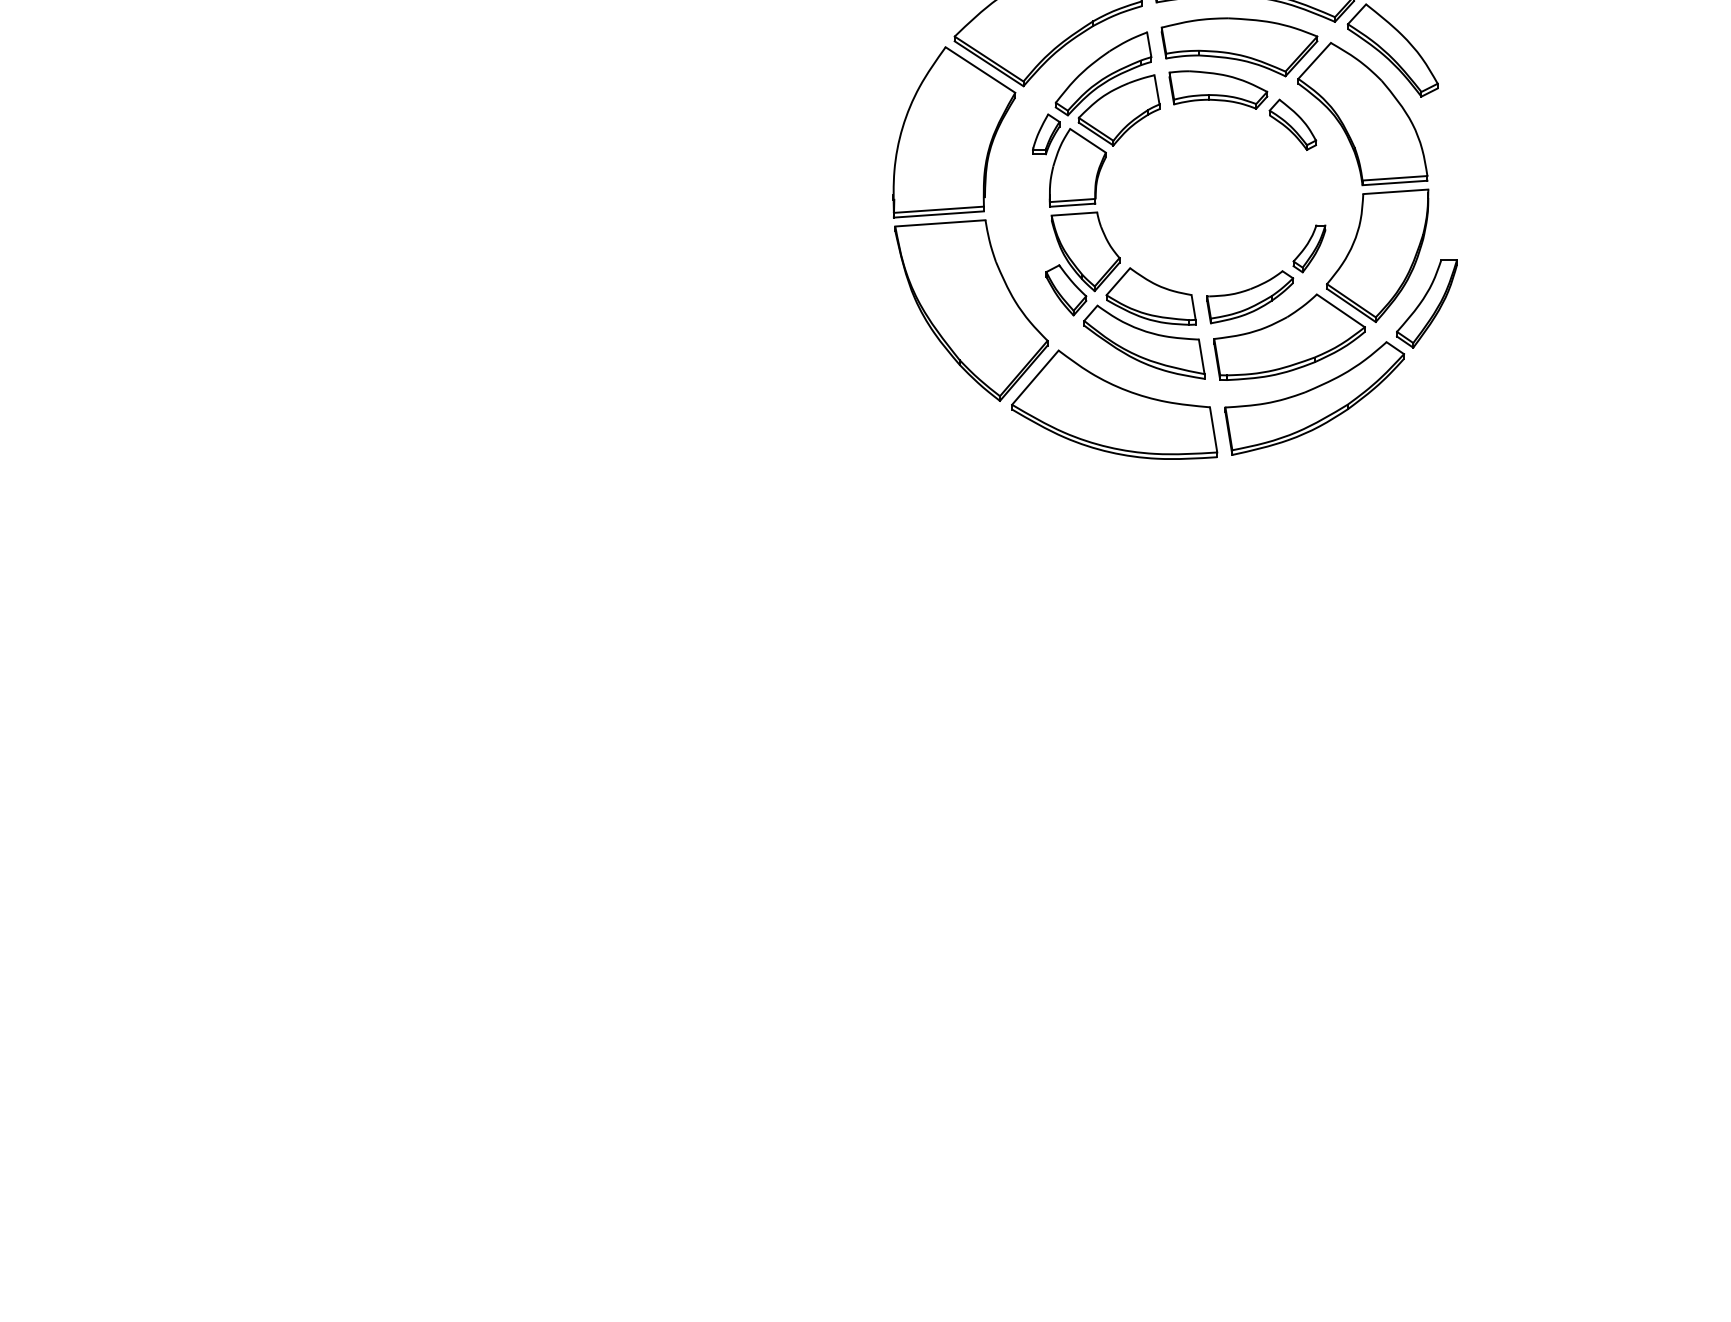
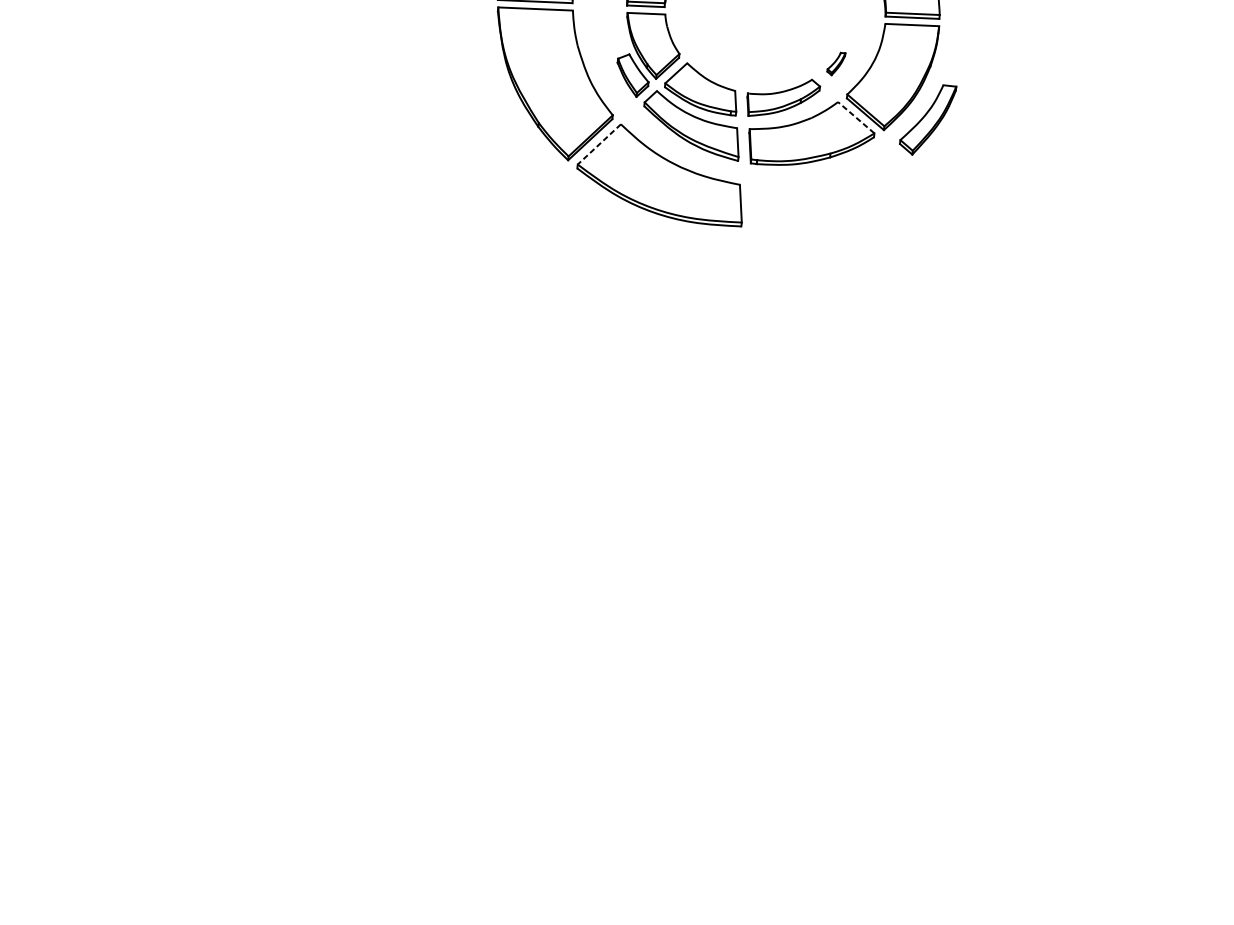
part: (1309, 248) -> (836, 63), size x0.6
line: (1340, 310) -> (856, 117), solid -> dashed
line: (1035, 377) -> (599, 144), solid -> dashed
part: (1314, 398) -> (826, 187), removed

